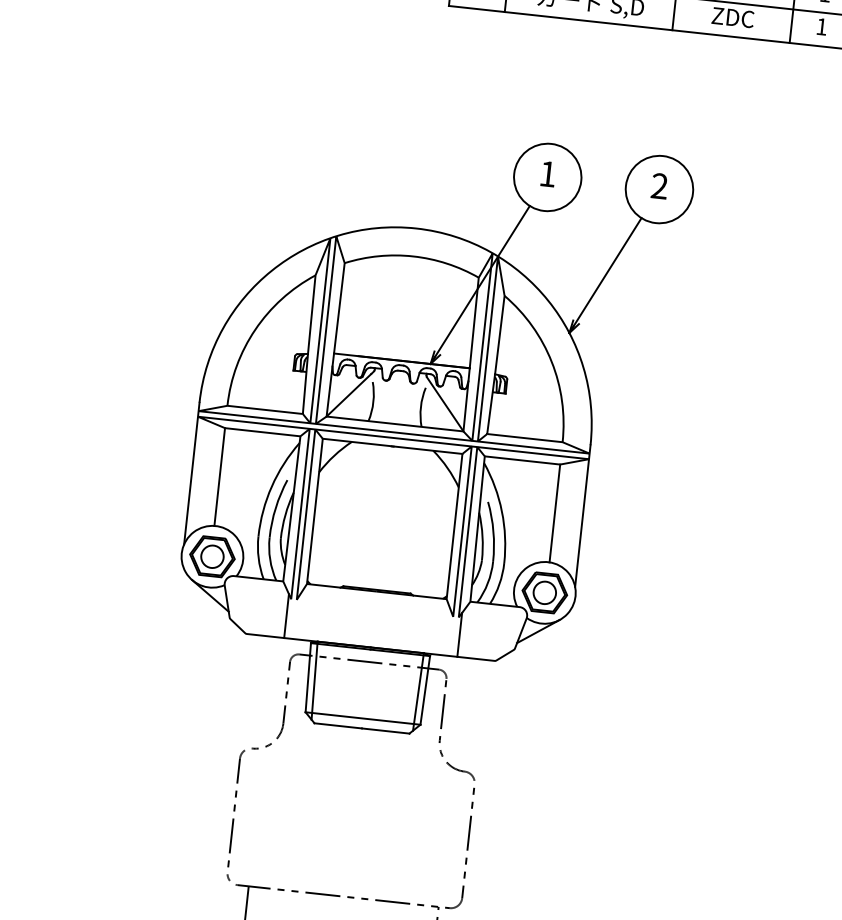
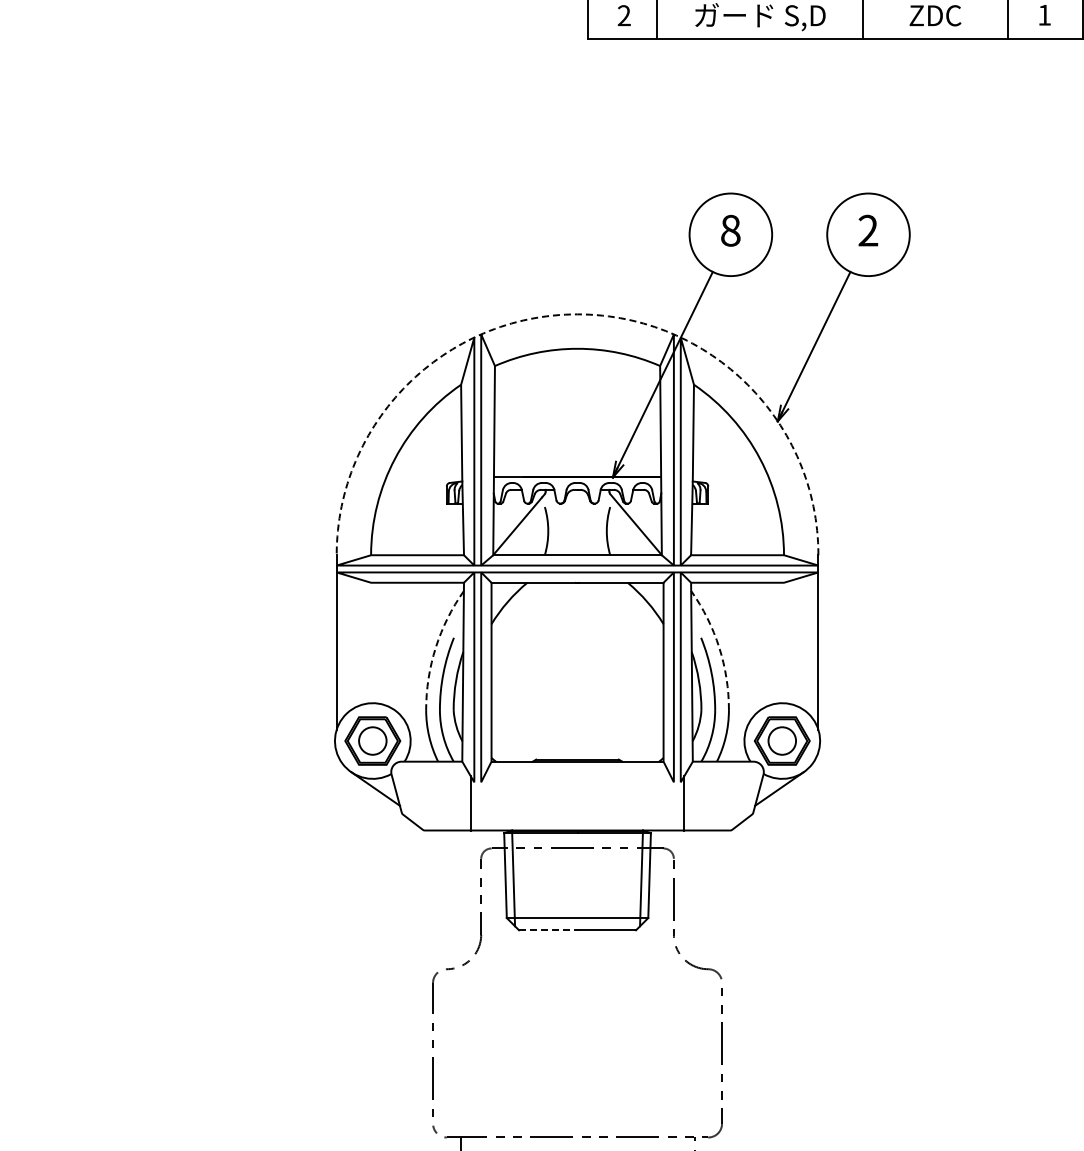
text: (547, 173) -> (730, 230), 1 -> 8
arc: (416, 228) -> (577, 314), solid -> dashed
line: (220, 476) -> (371, 642), removed
arc: (271, 486) -> (435, 647), solid -> dashed
arc: (502, 511) -> (719, 647), solid -> dashed
line: (555, 513) -> (784, 642), removed
line: (338, 726) -> (548, 930), solid -> dashed

